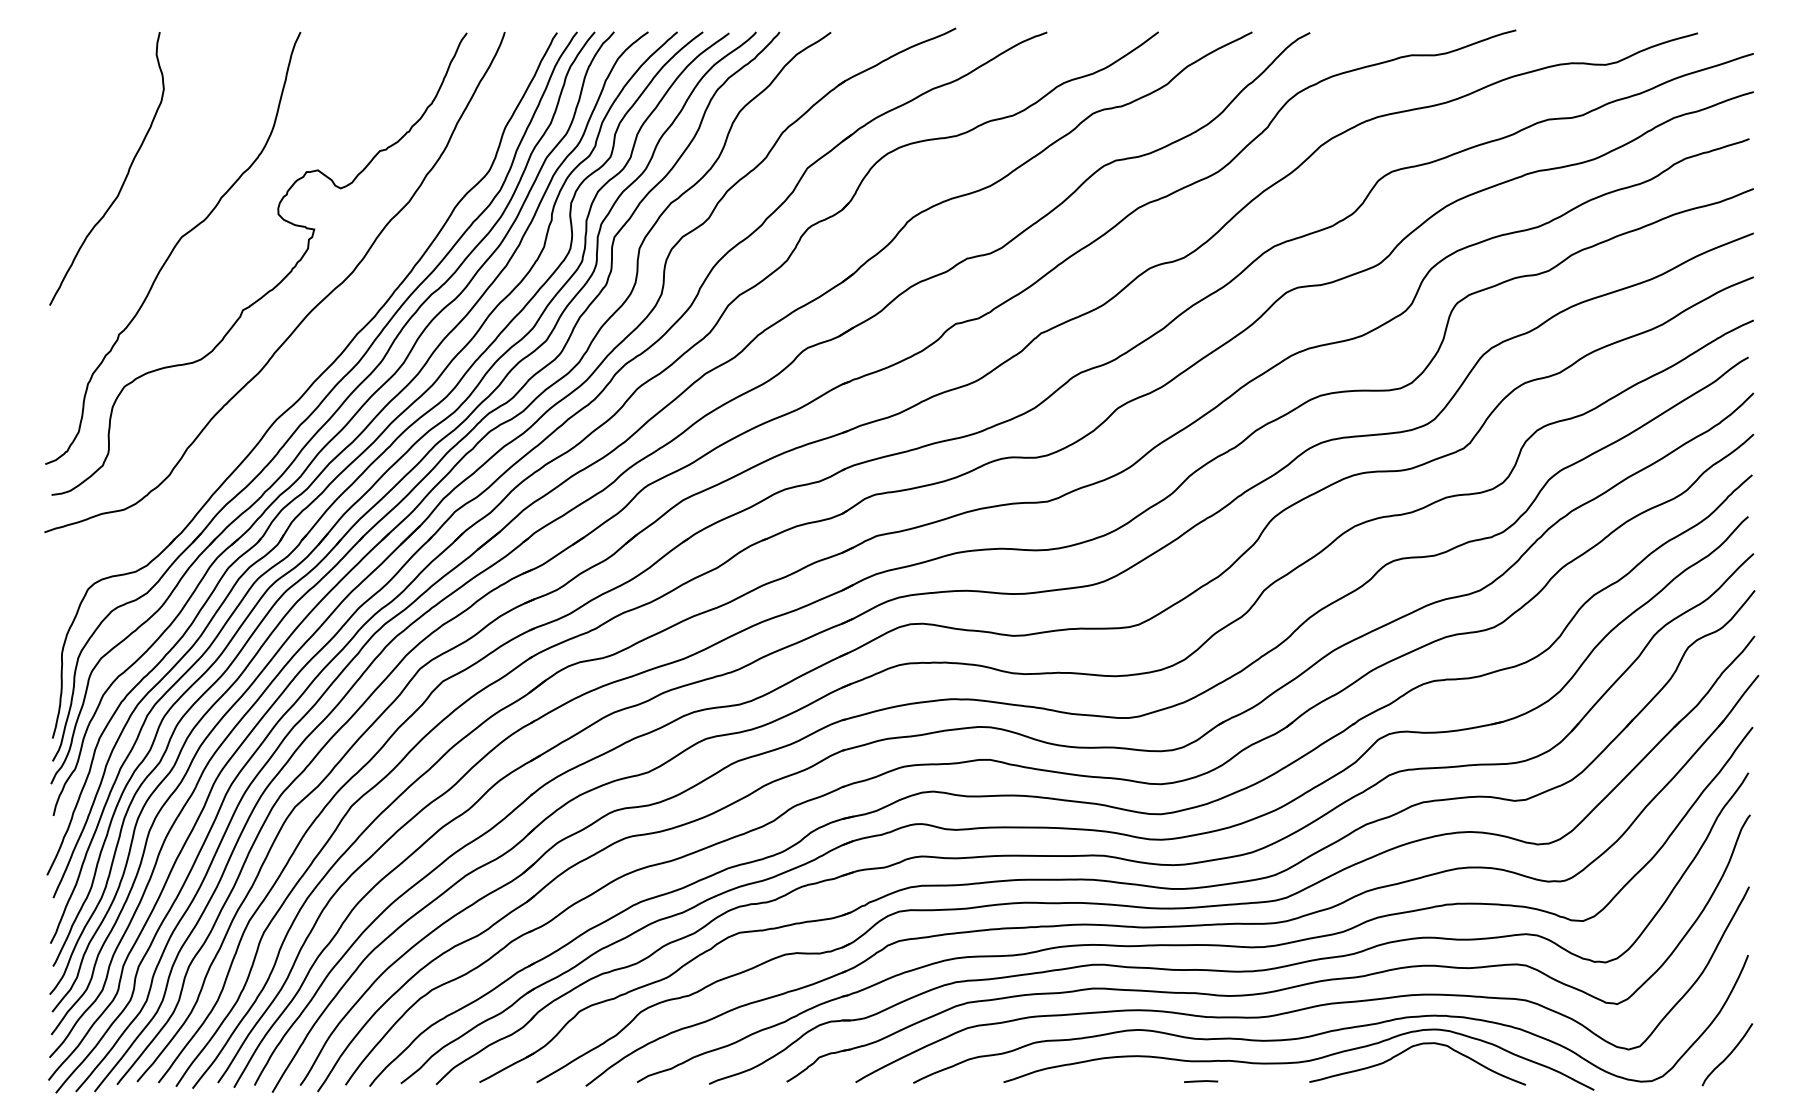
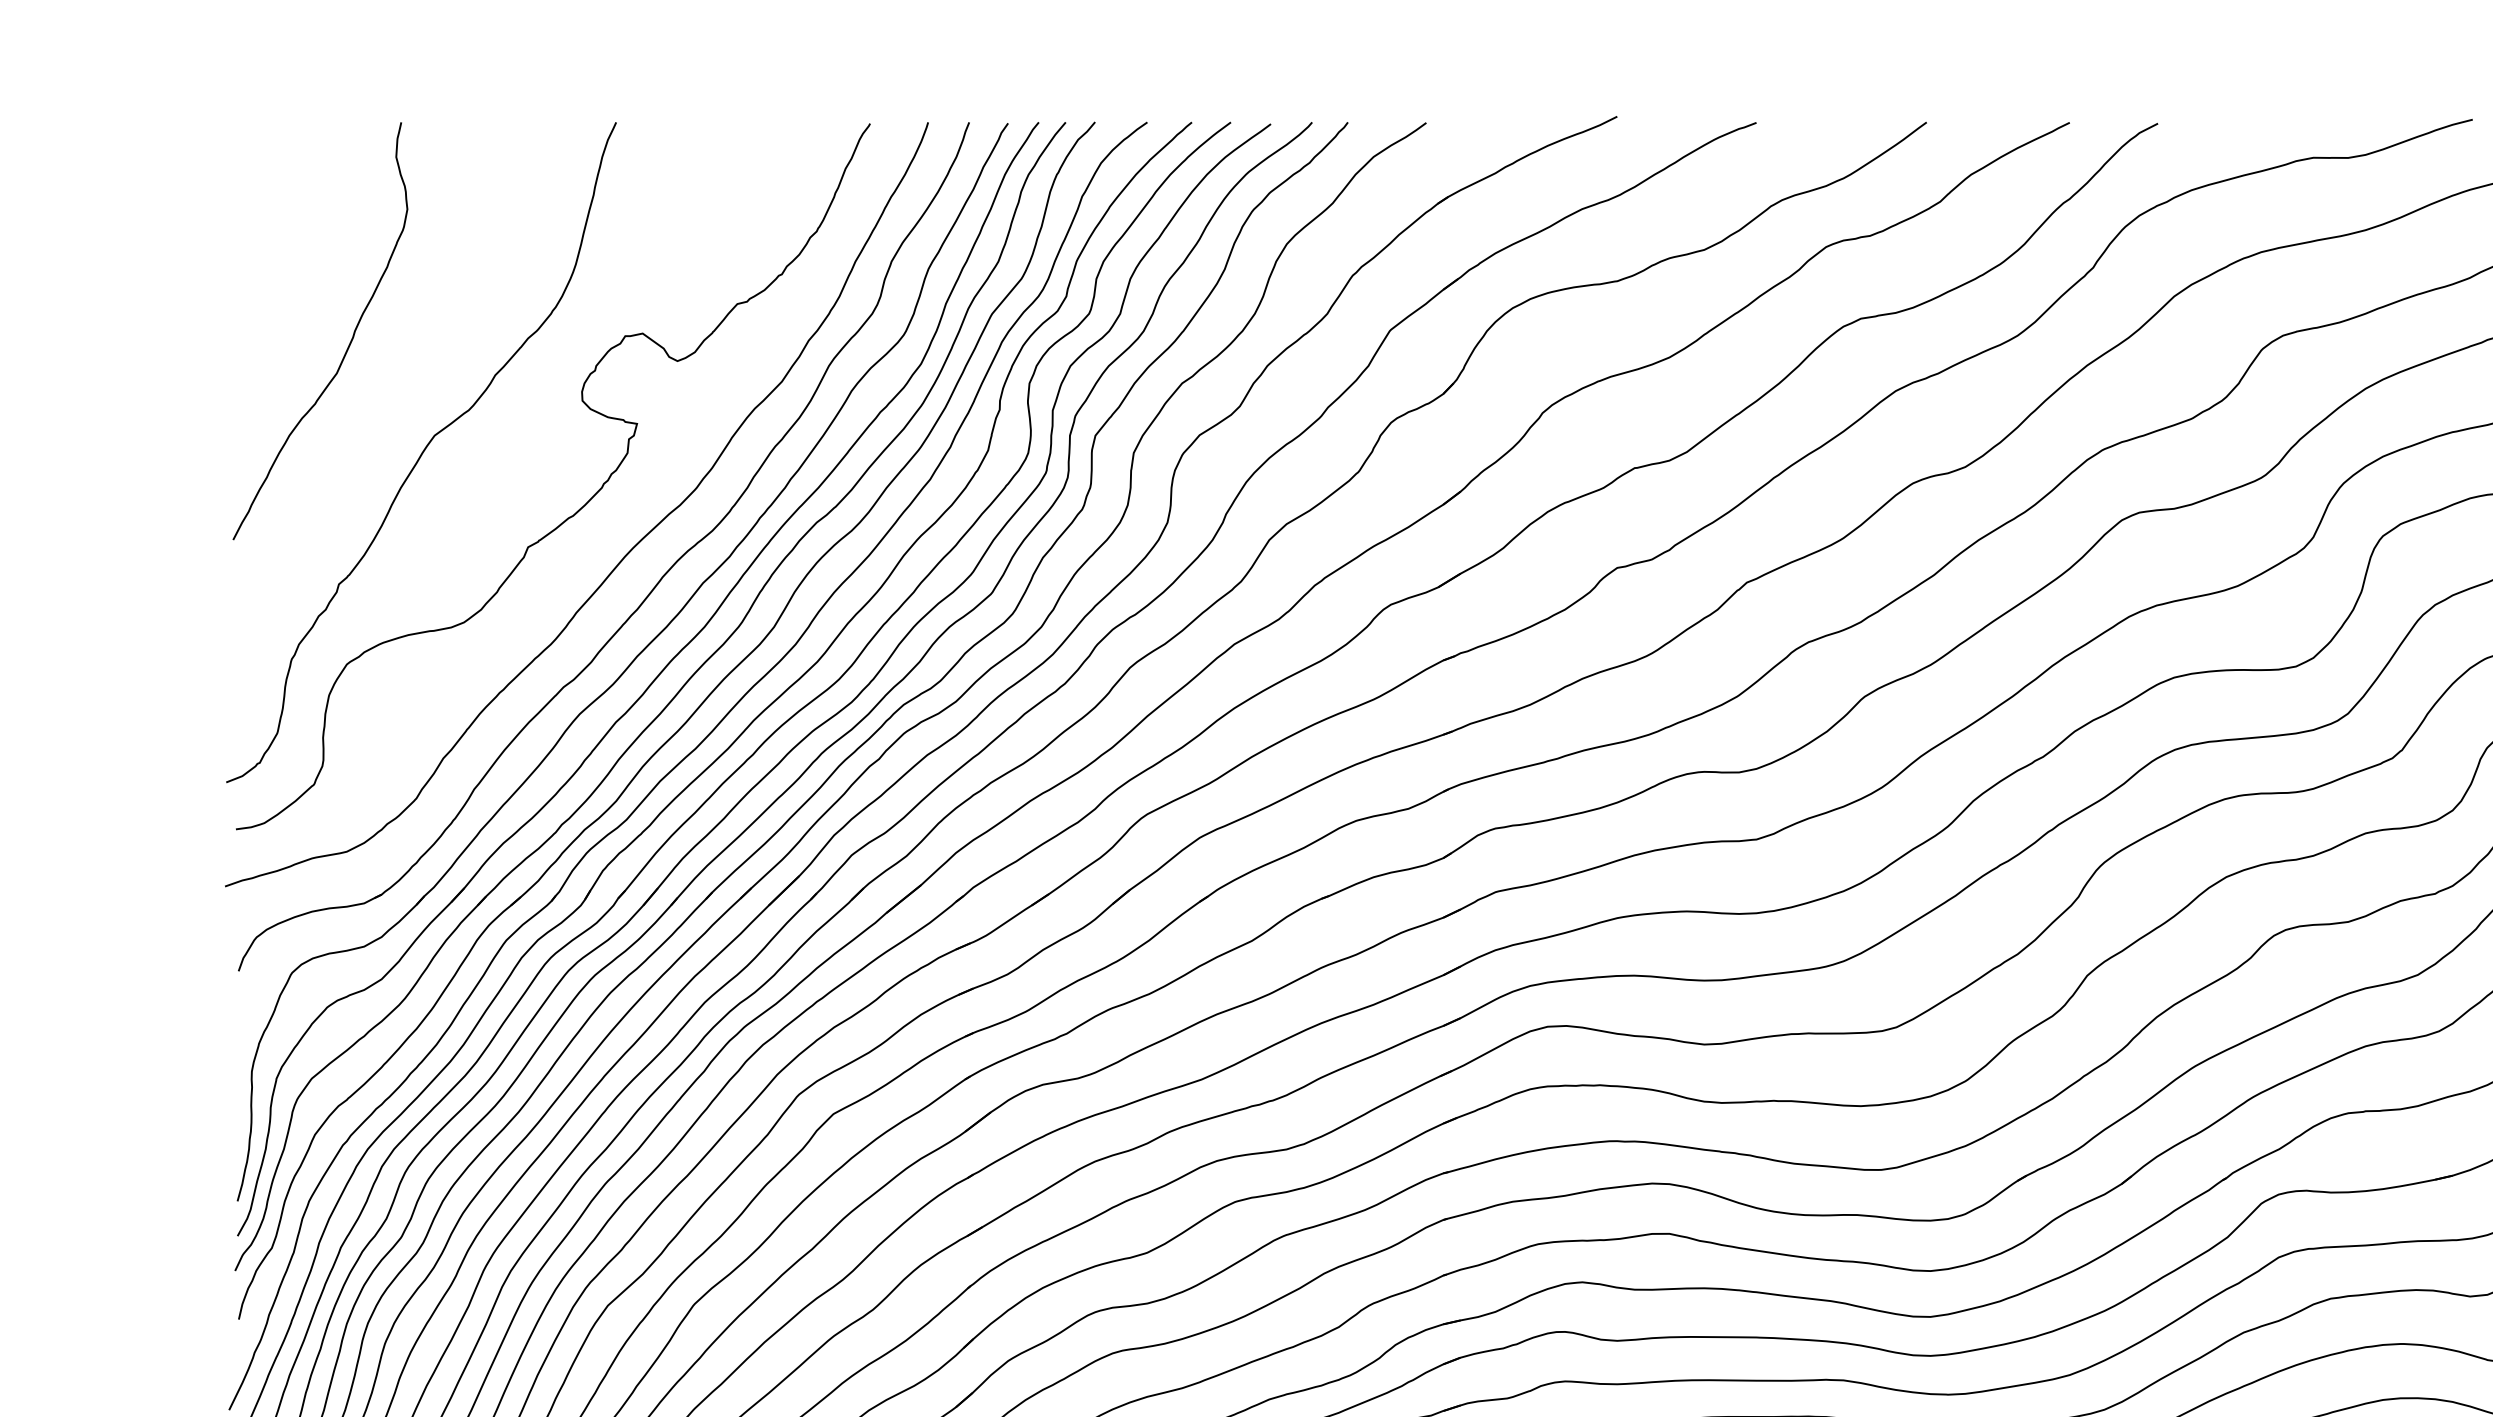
part: (324, 336) -> (652, 587), added

